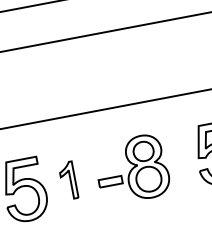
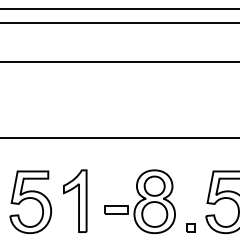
part: (68, 180) -> (75, 200), size x1.67
part: (186, 185) -> (190, 227), added

